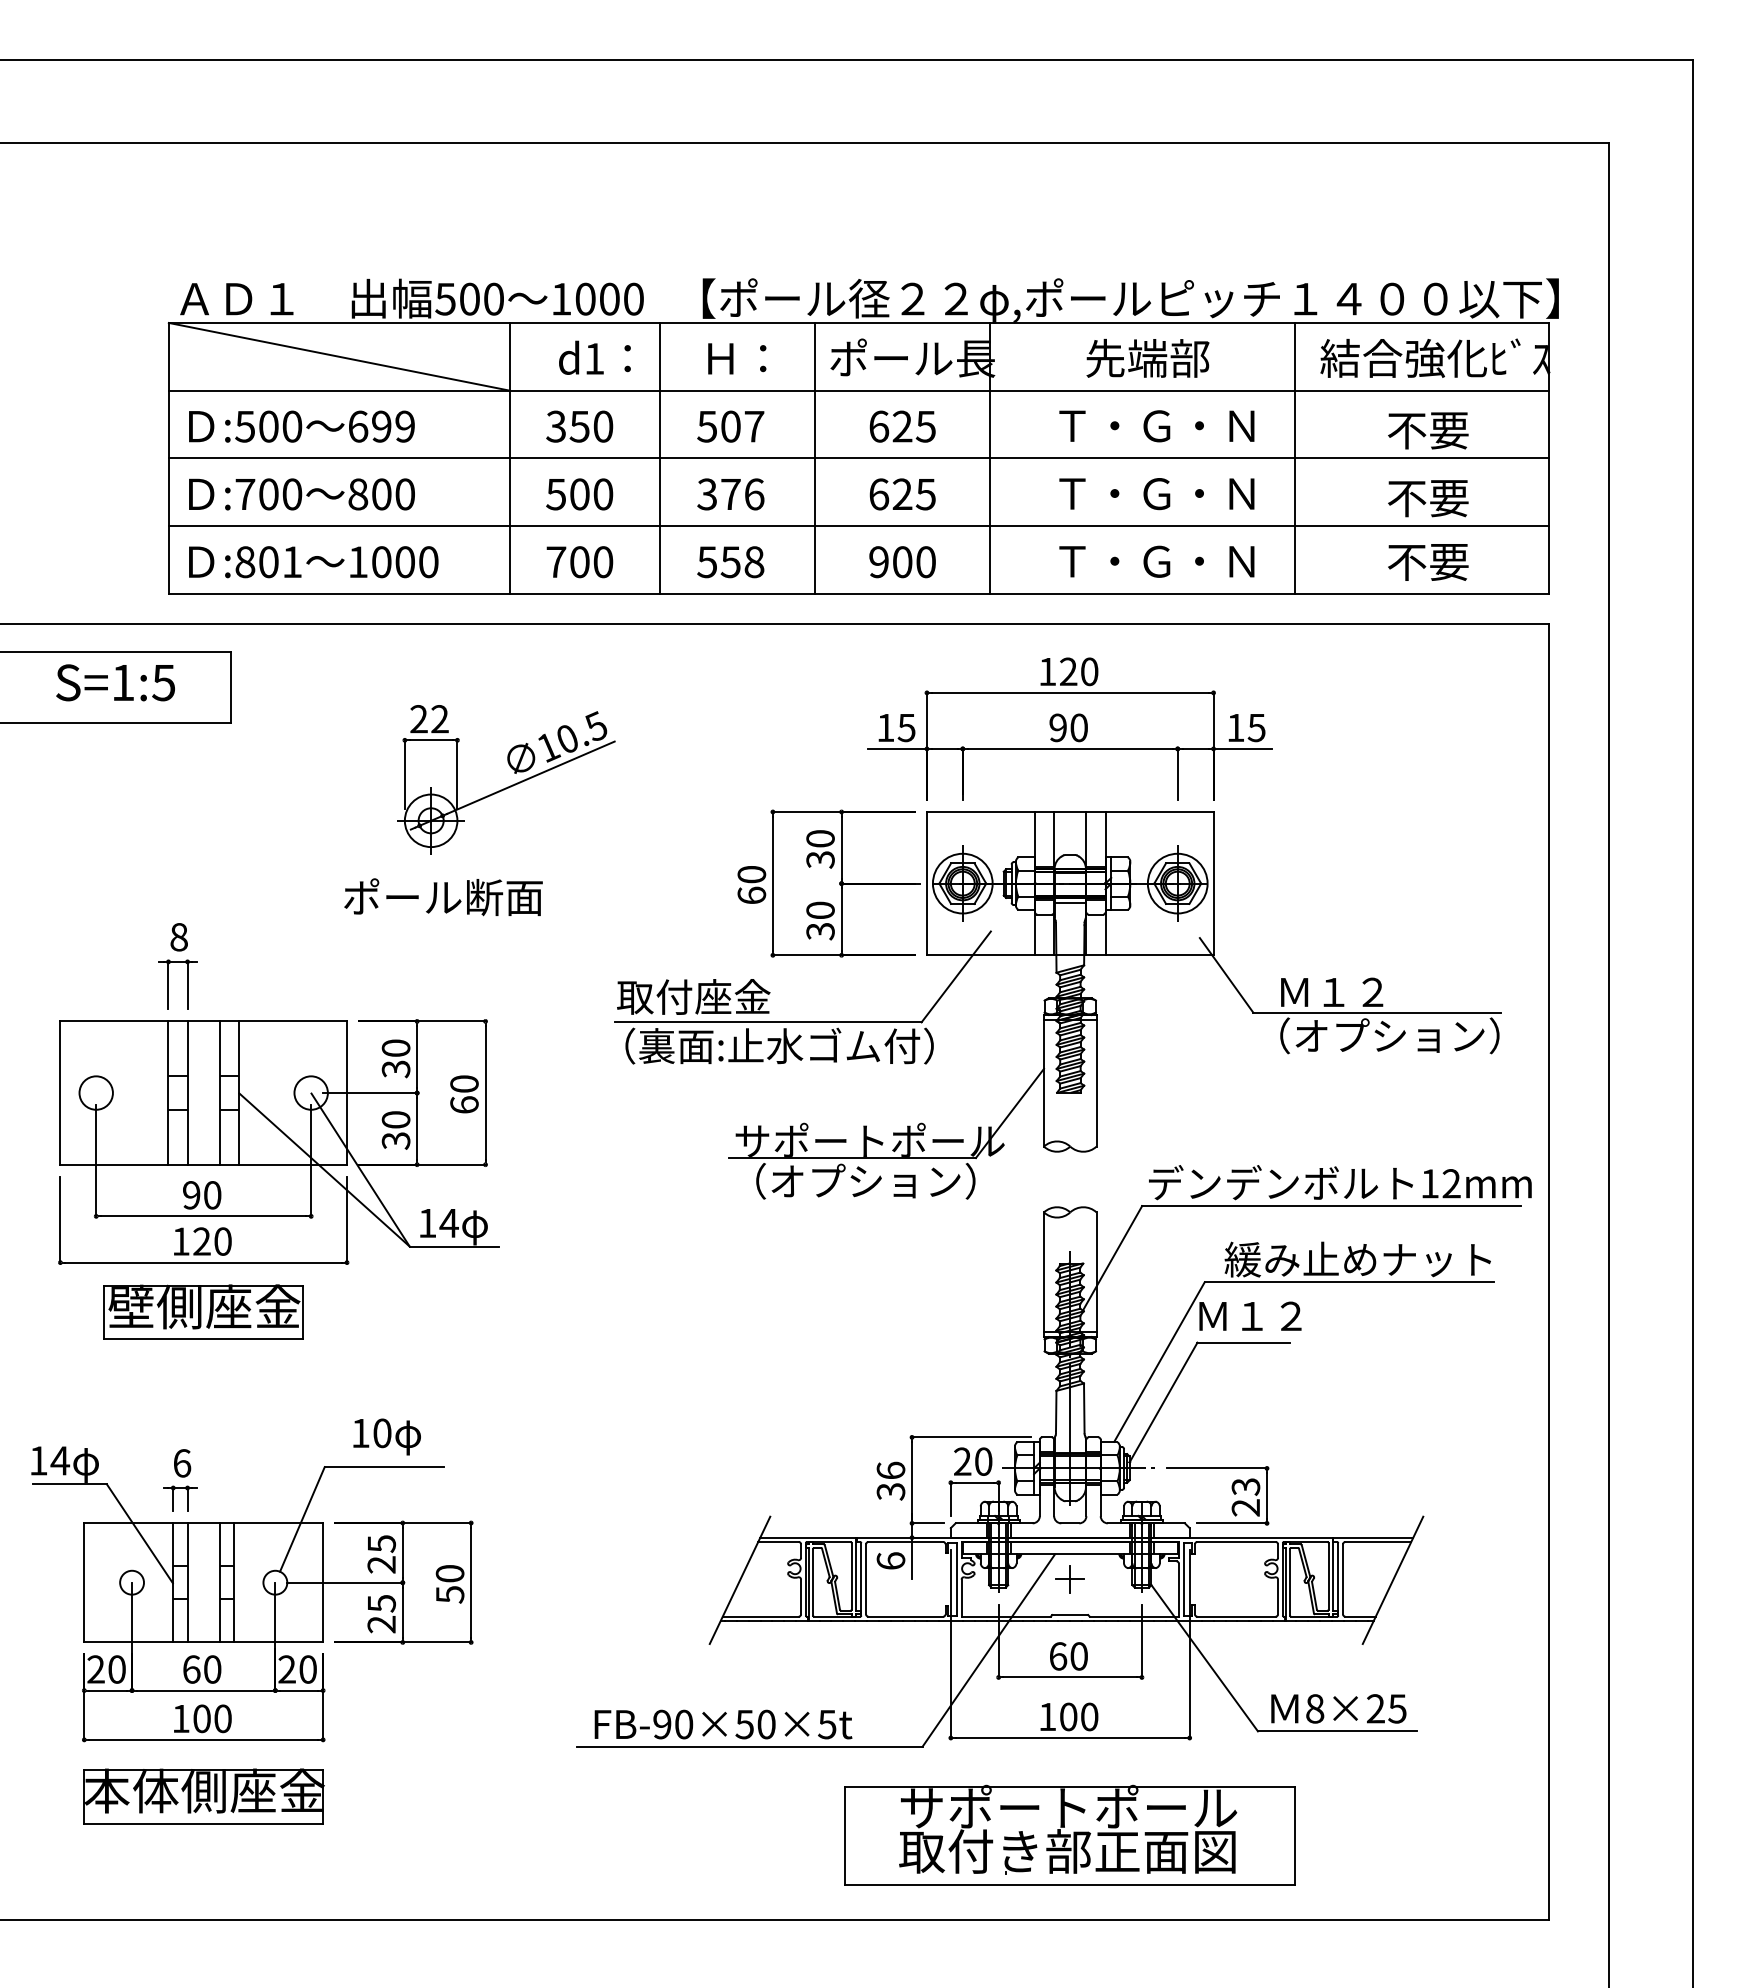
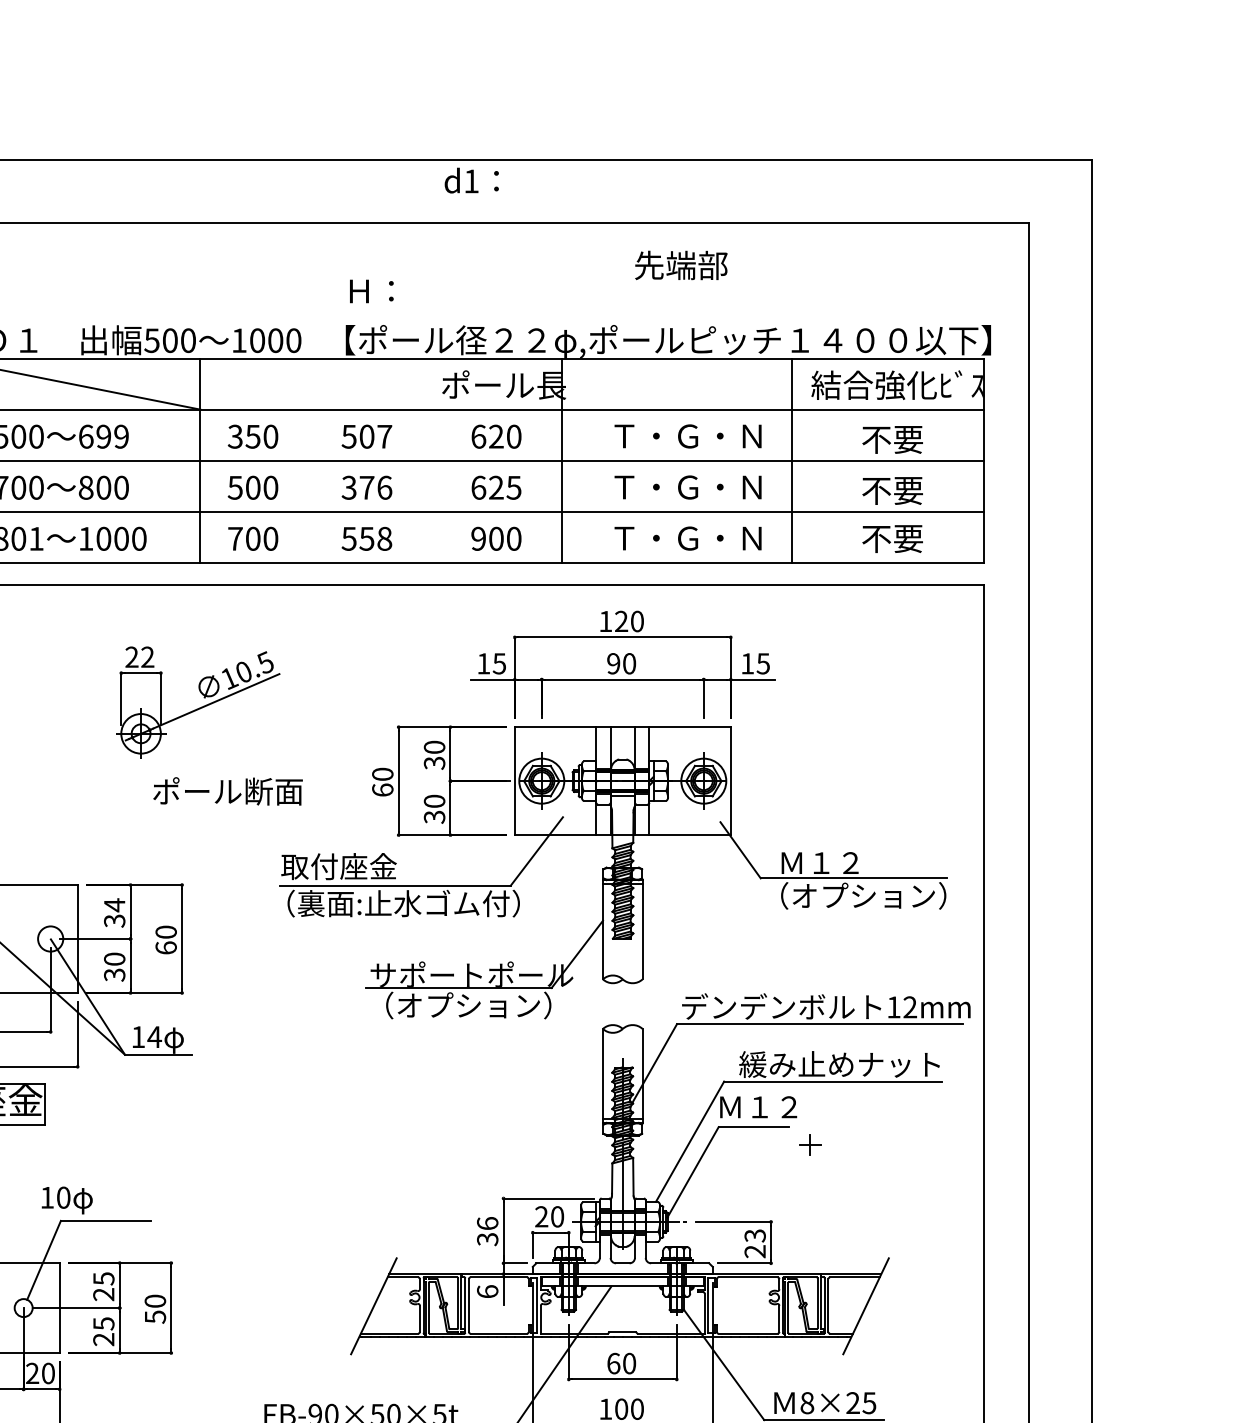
text: (594, 357) -> (471, 180), moved
text: (737, 358) -> (371, 291), moved
text: (1147, 358) -> (681, 265), moved
text: (925, 426) -> (513, 436), 625 -> 620
line: (660, 457) -> (313, 459), removed
line: (814, 457) -> (430, 459), removed
text: (443, 897) -> (228, 791), moved
text: (395, 1047) -> (114, 904), 30 -> 34
text: (386, 1436) -> (66, 1200), moved
part: (1069, 1579) -> (809, 1145), moved

